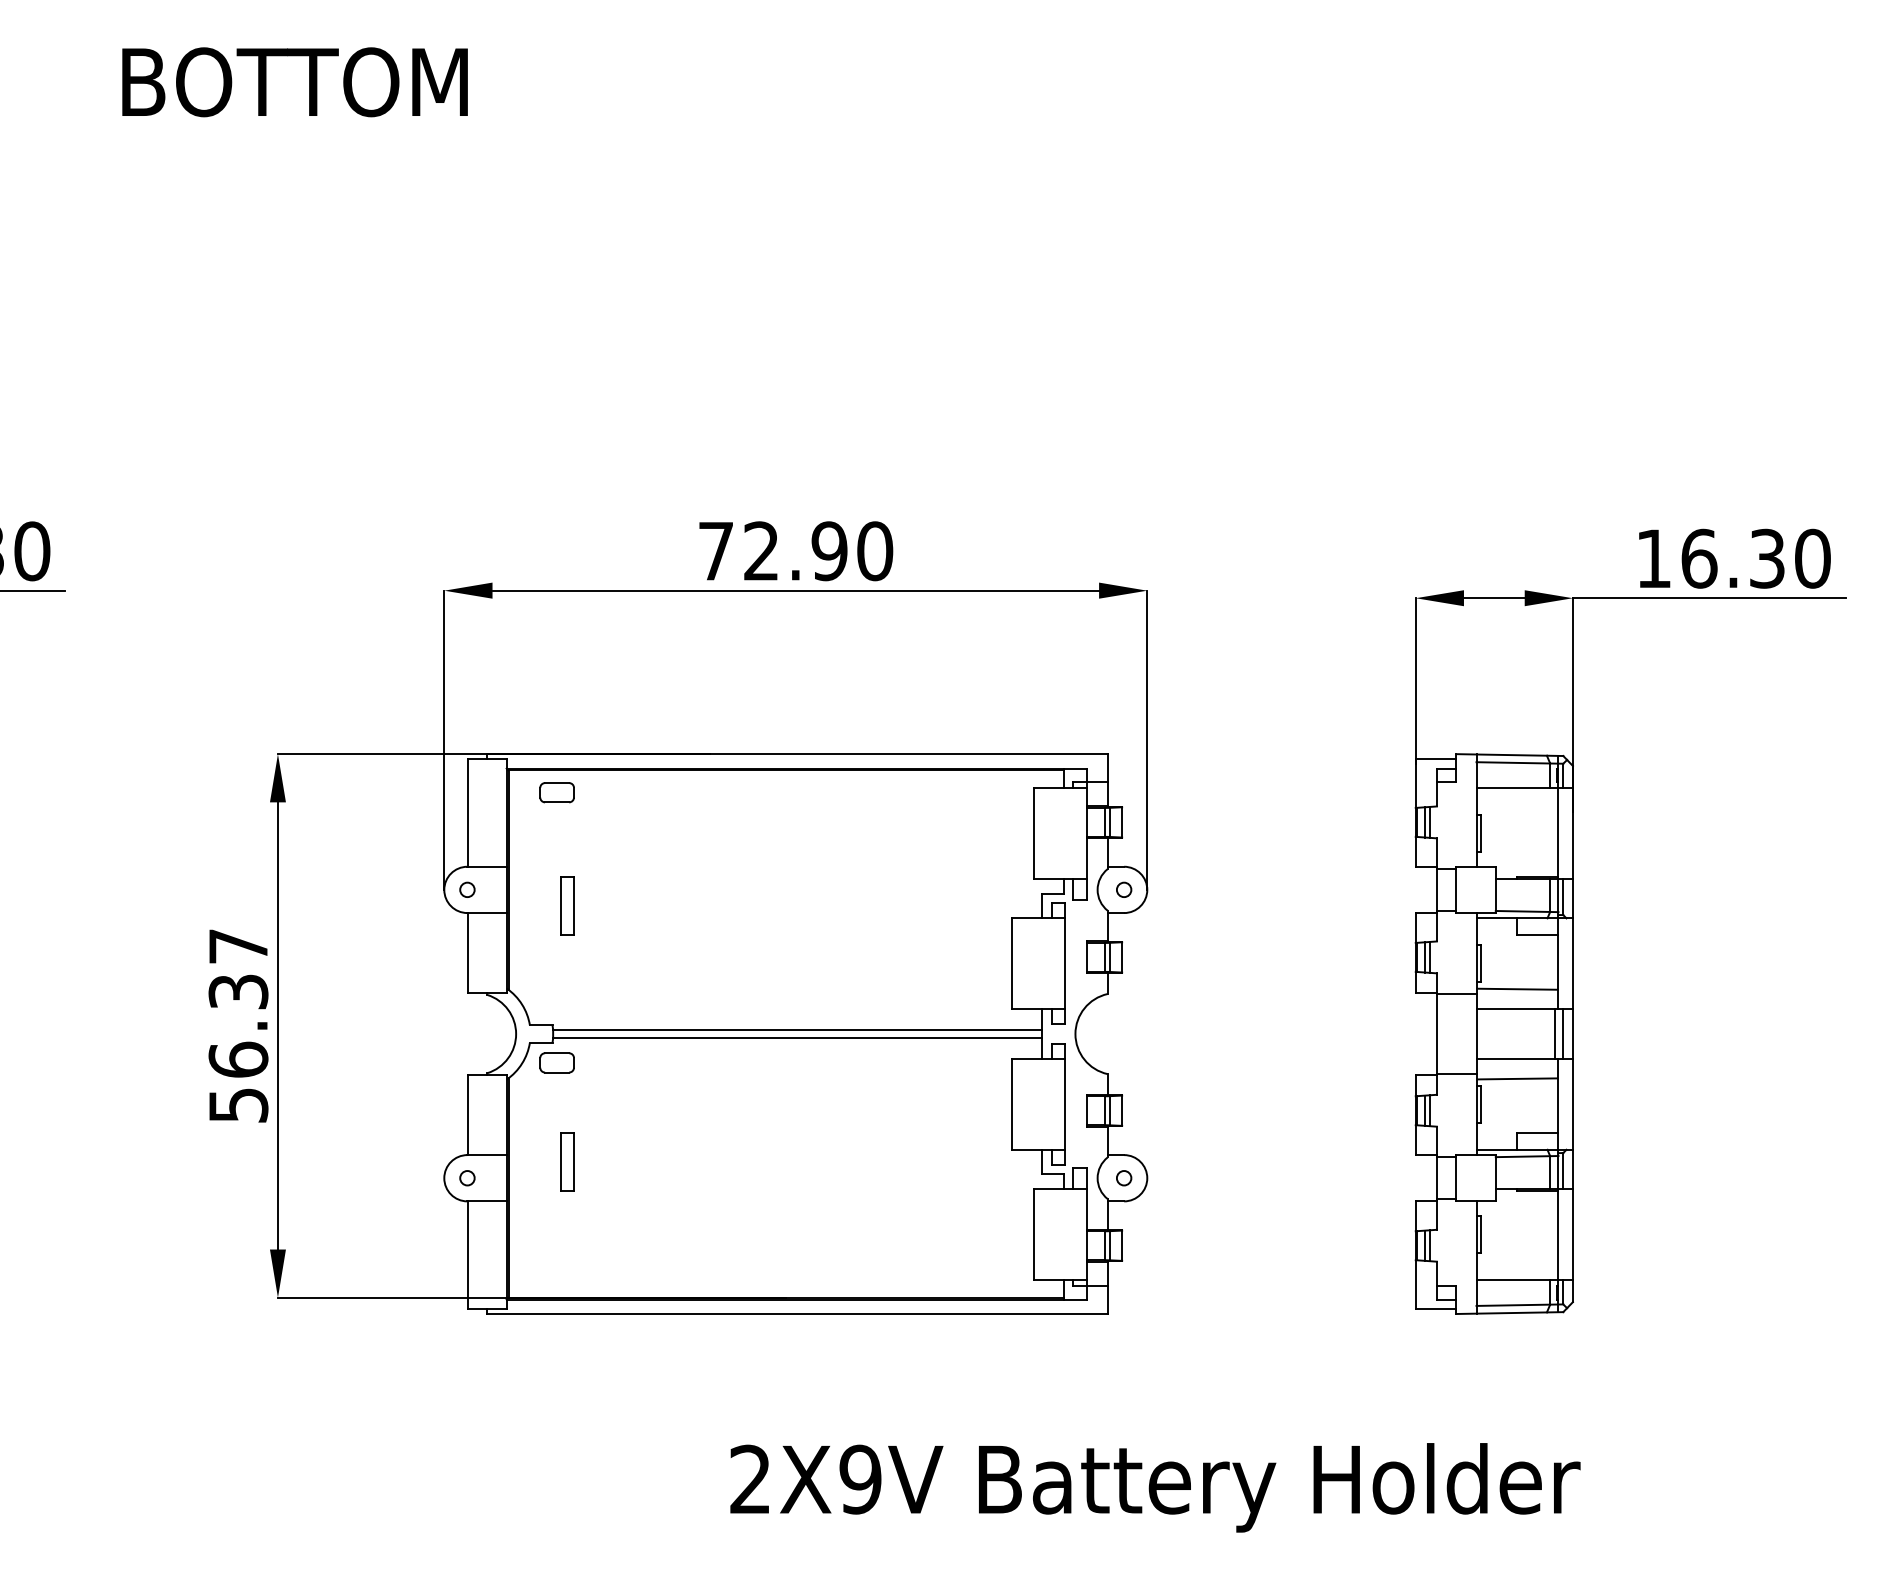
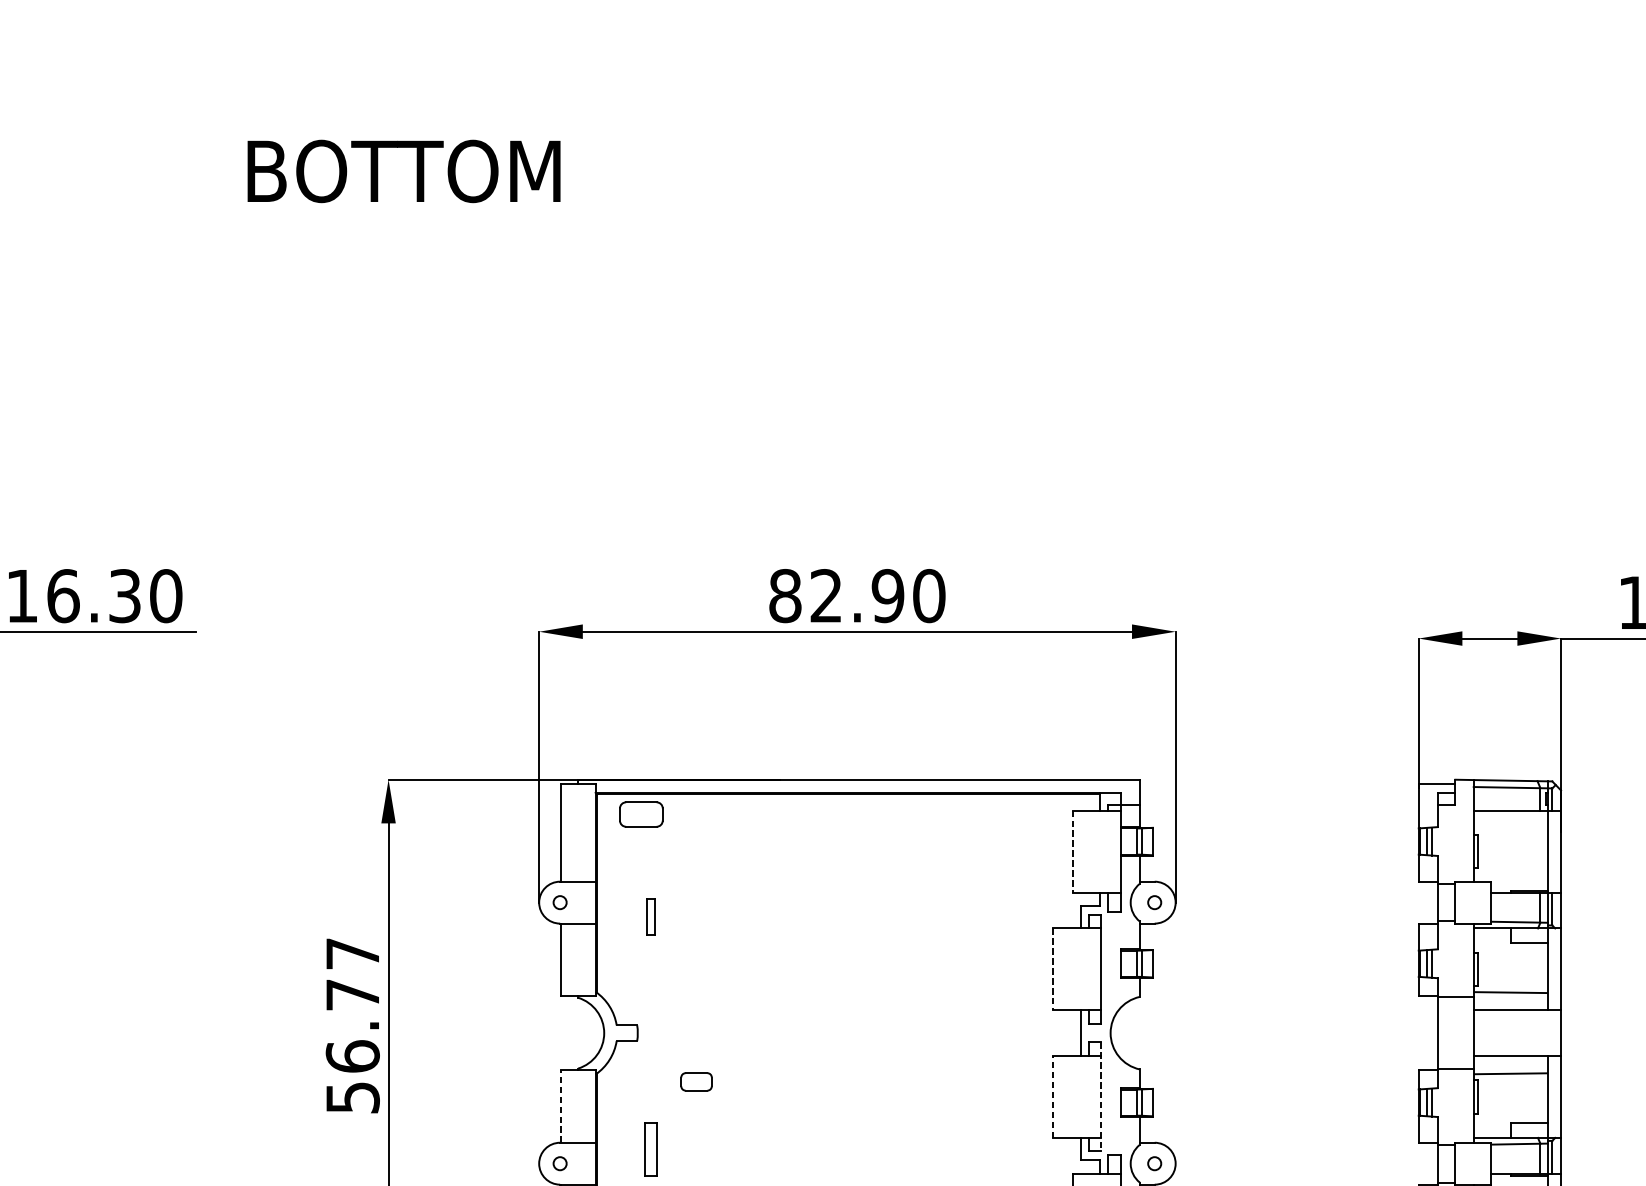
text: (716, 551) -> (785, 596), 72.90 -> 82.90
part: (556, 792) -> (640, 814), size x1.4
line: (1033, 833) -> (1072, 851), solid -> dashed
part: (567, 905) -> (650, 916), size x0.7
line: (1012, 964) -> (1053, 970), solid -> dashed
text: (238, 991) -> (352, 994), 56.37 -> 56.77
line: (797, 1030) -> (858, 1029), removed
line: (1555, 1034) -> (1545, 1033), removed
line: (1563, 1034) -> (1552, 1033), removed
line: (797, 1037) -> (858, 1036), removed
part: (556, 1062) -> (695, 1081), moved
line: (1012, 1103) -> (1053, 1096), solid -> dashed
line: (1065, 1104) -> (1101, 1096), solid -> dashed
line: (468, 1114) -> (561, 1105), solid -> dashed

